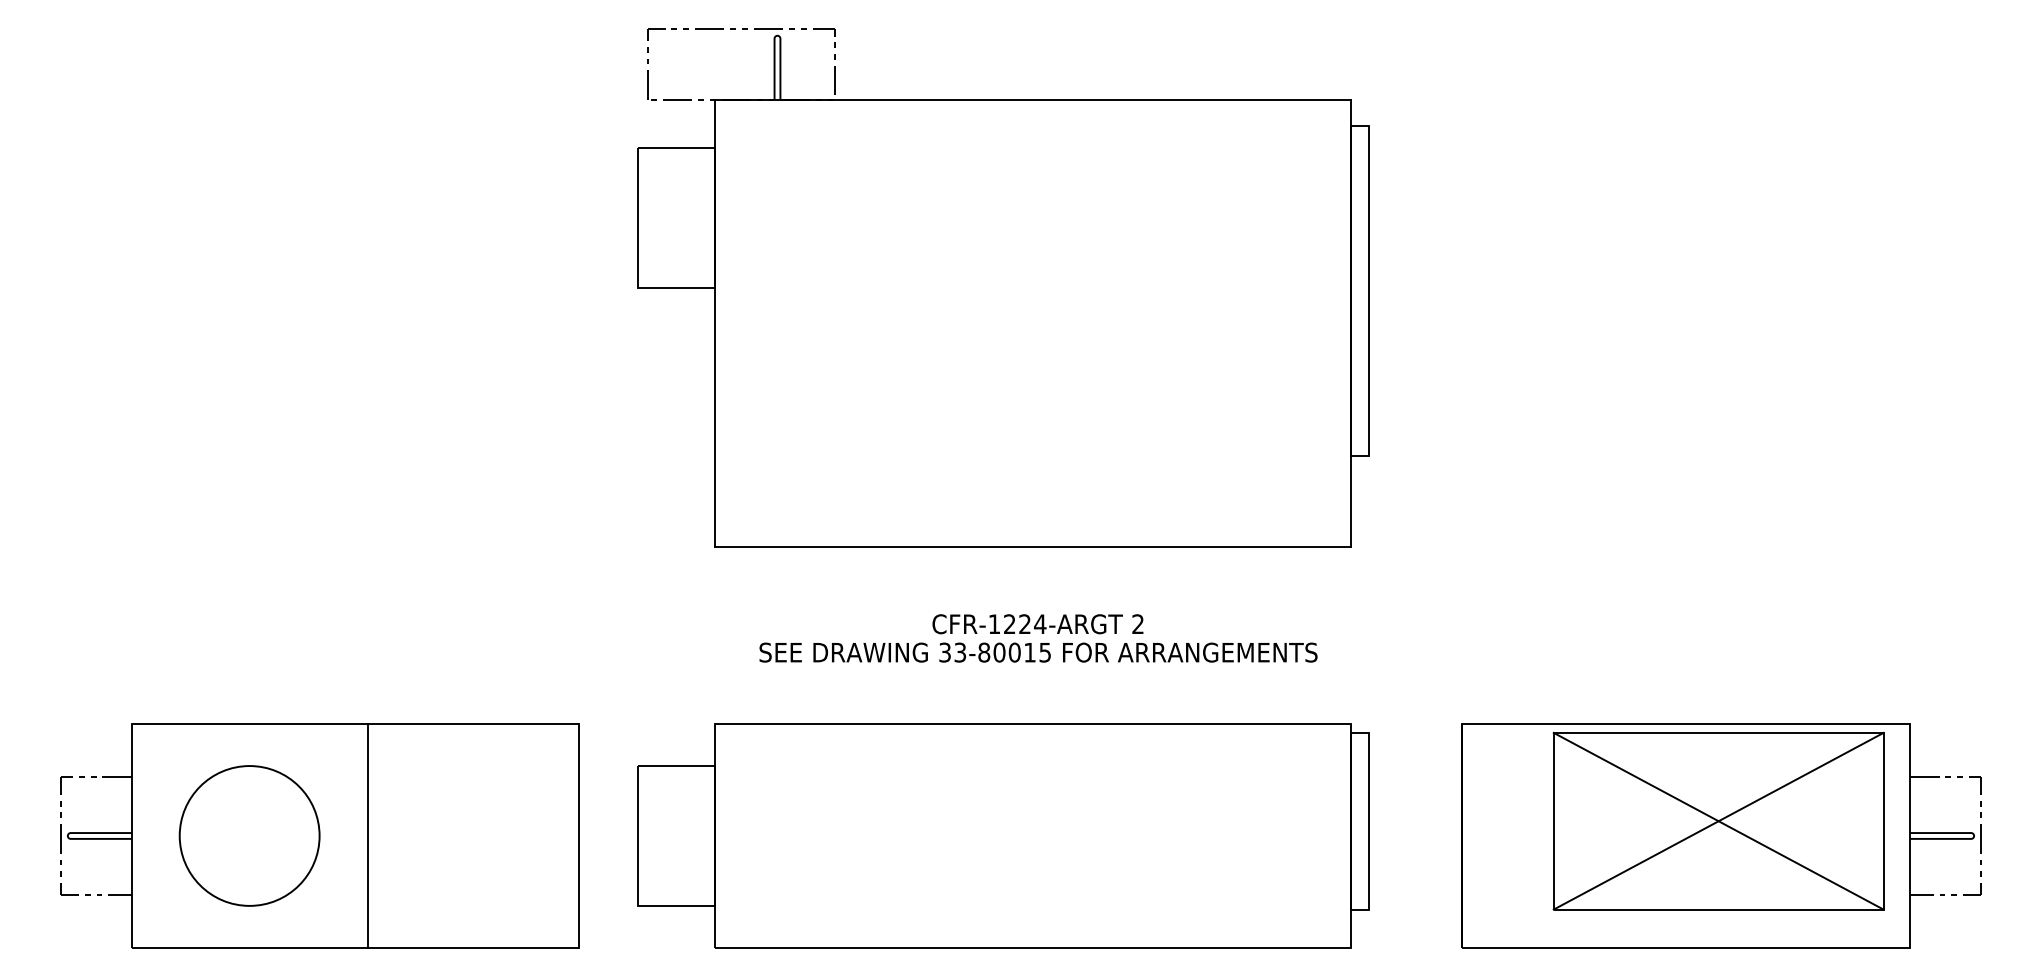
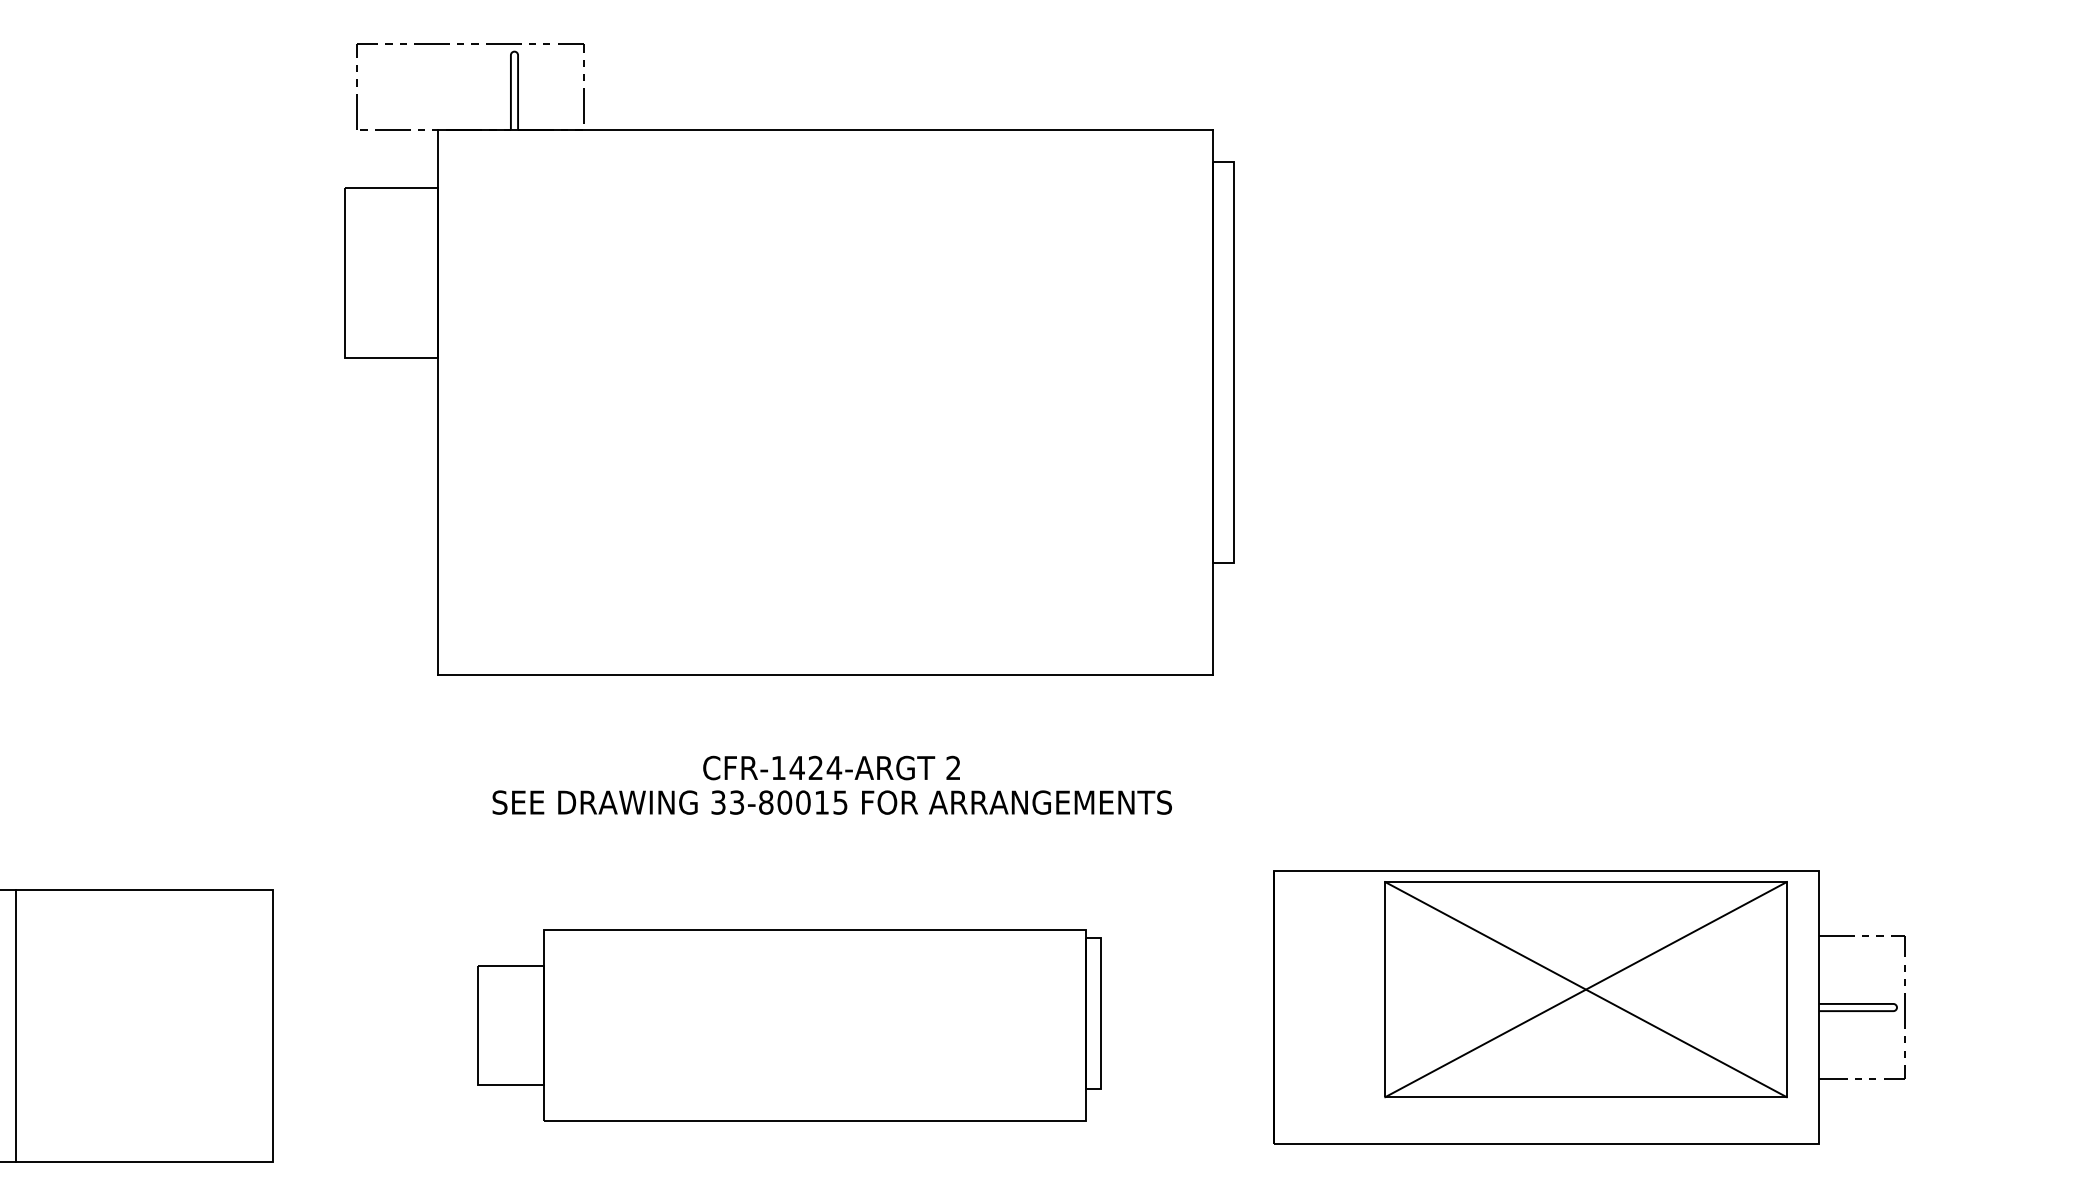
text: (1009, 623) -> (796, 767), CFR-1224-ARGT -> CFR-1424-ARGT
part: (1003, 835) -> (789, 1025), size x0.7
part: (1721, 835) -> (1589, 1006), moved

